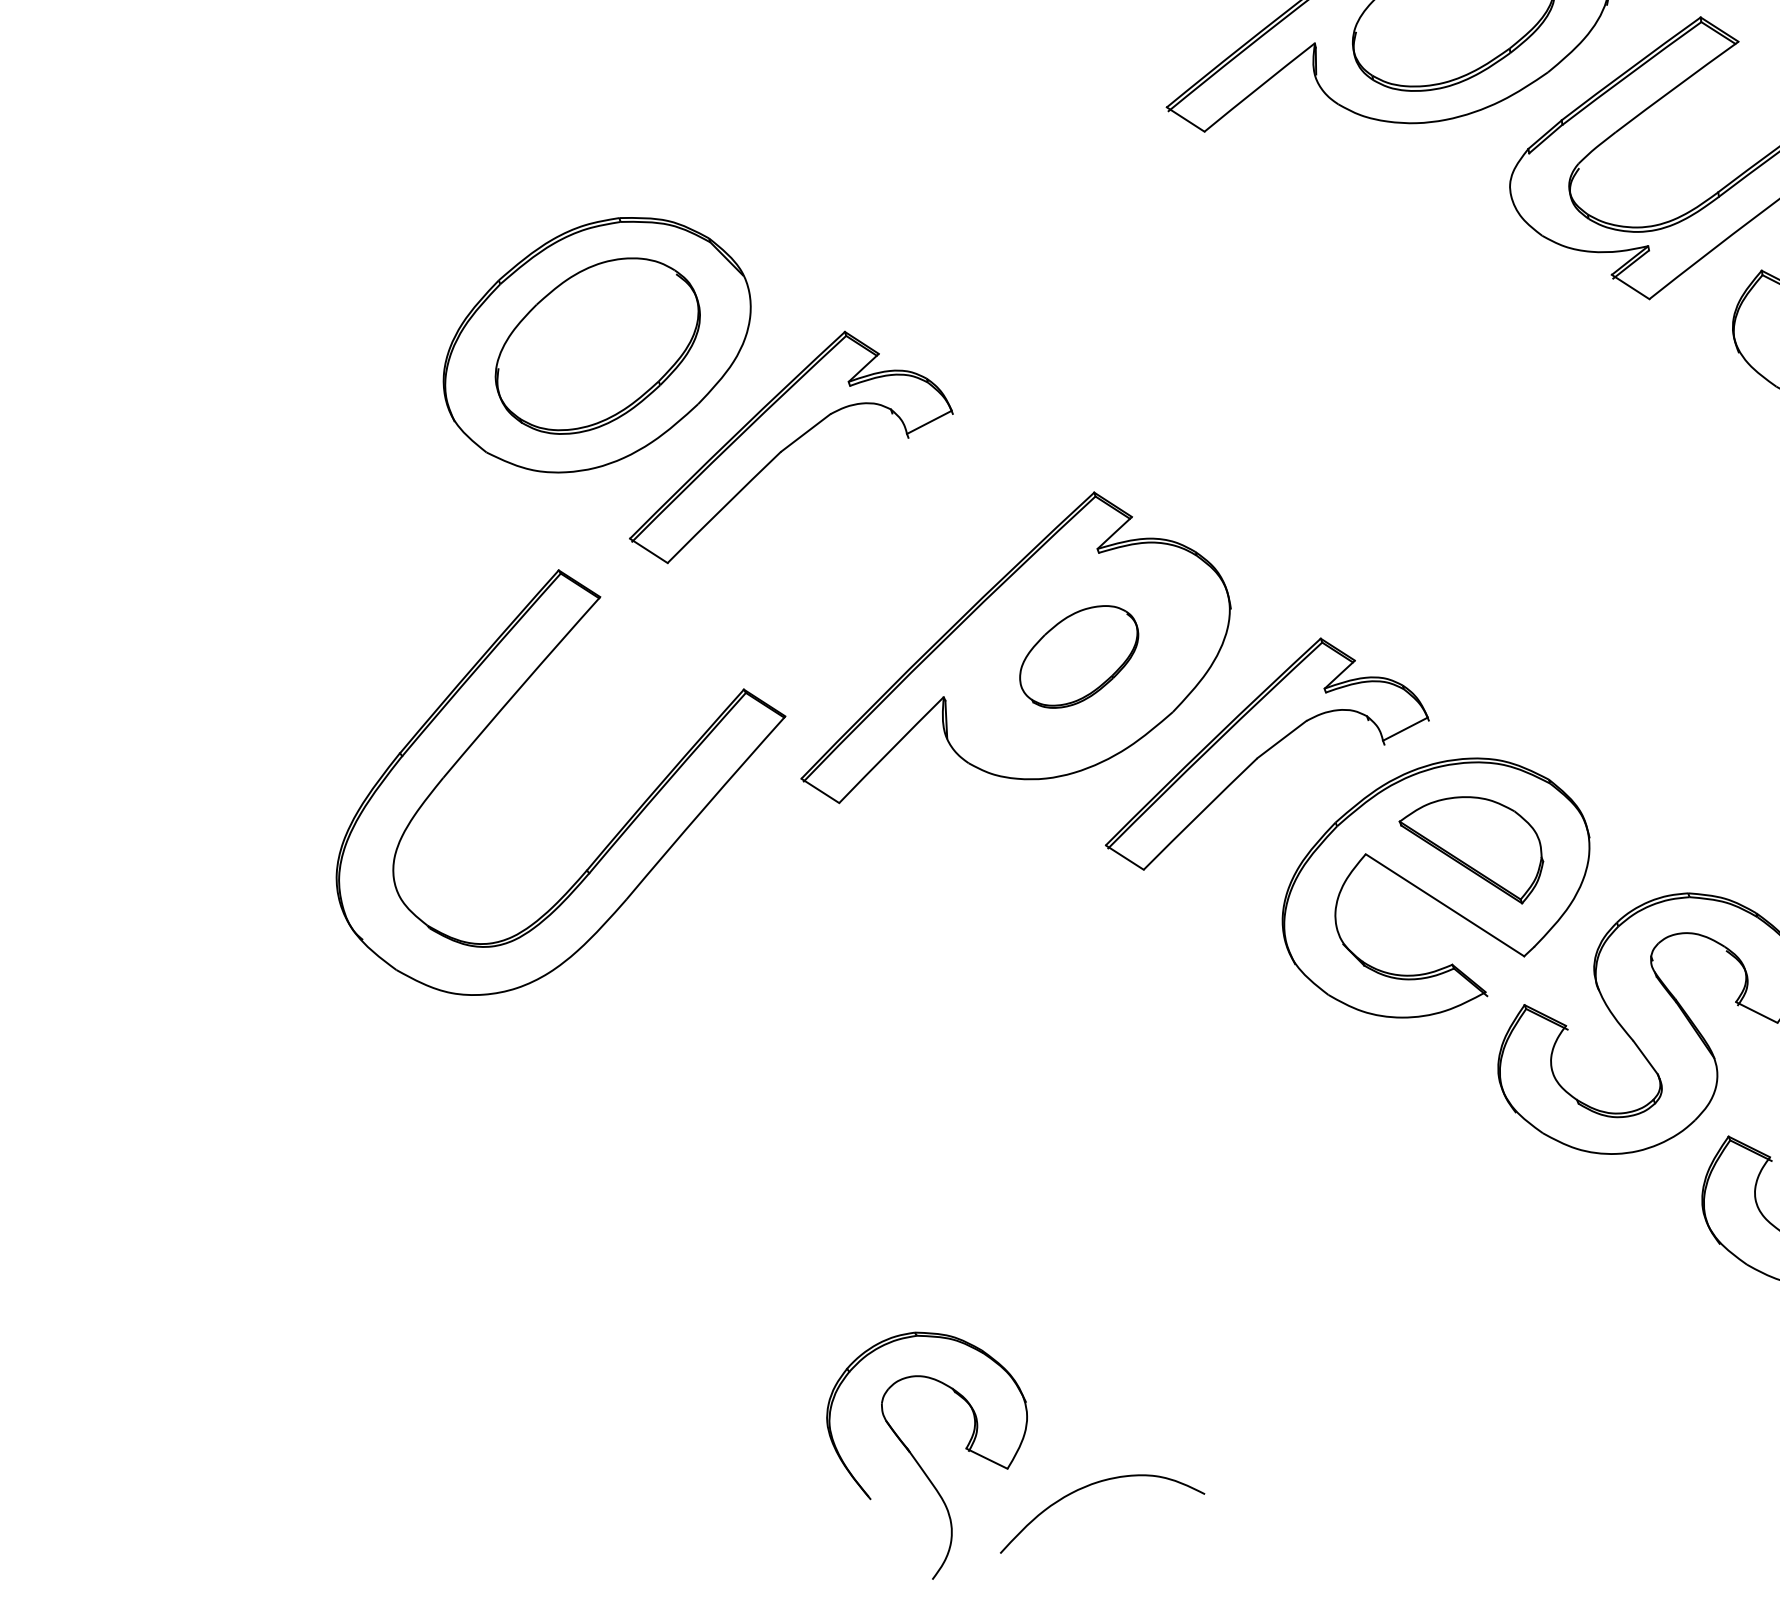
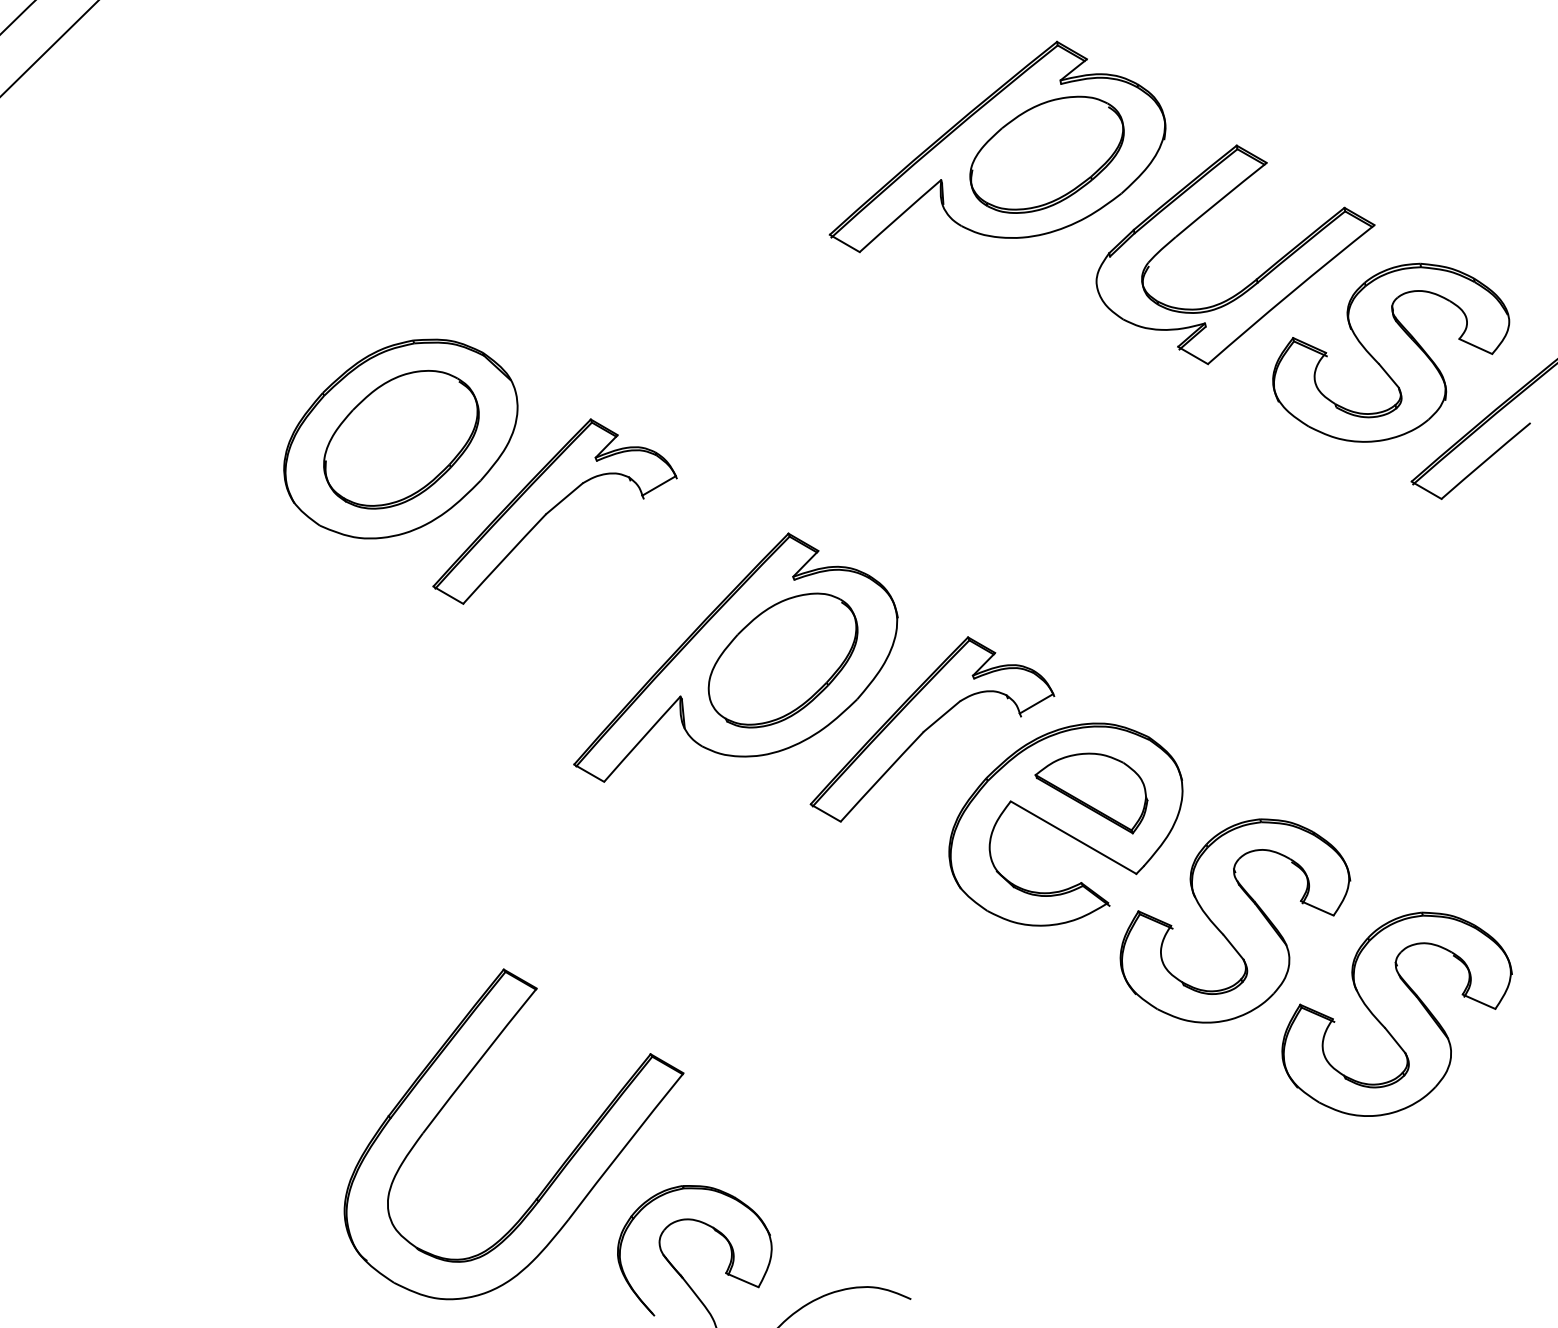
part: (1078, 656) -> (782, 660), size x1.67
part: (618, 830) -> (559, 1167), moved

